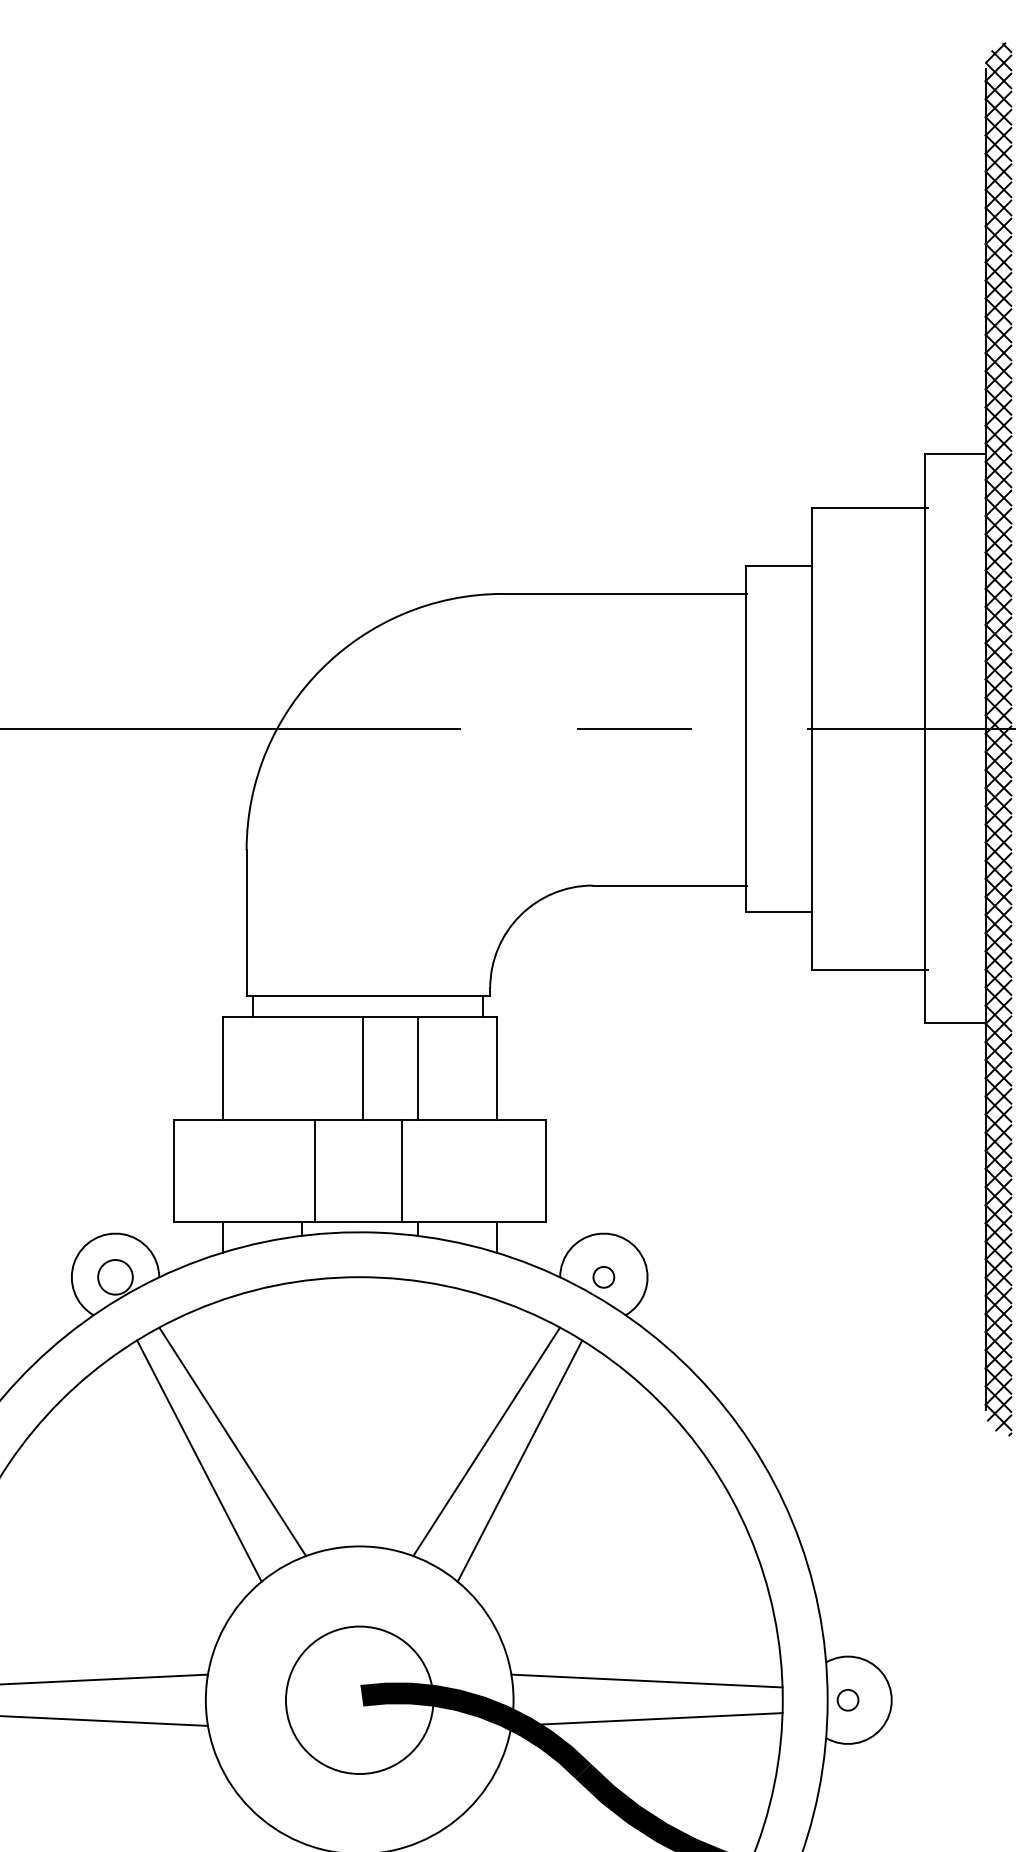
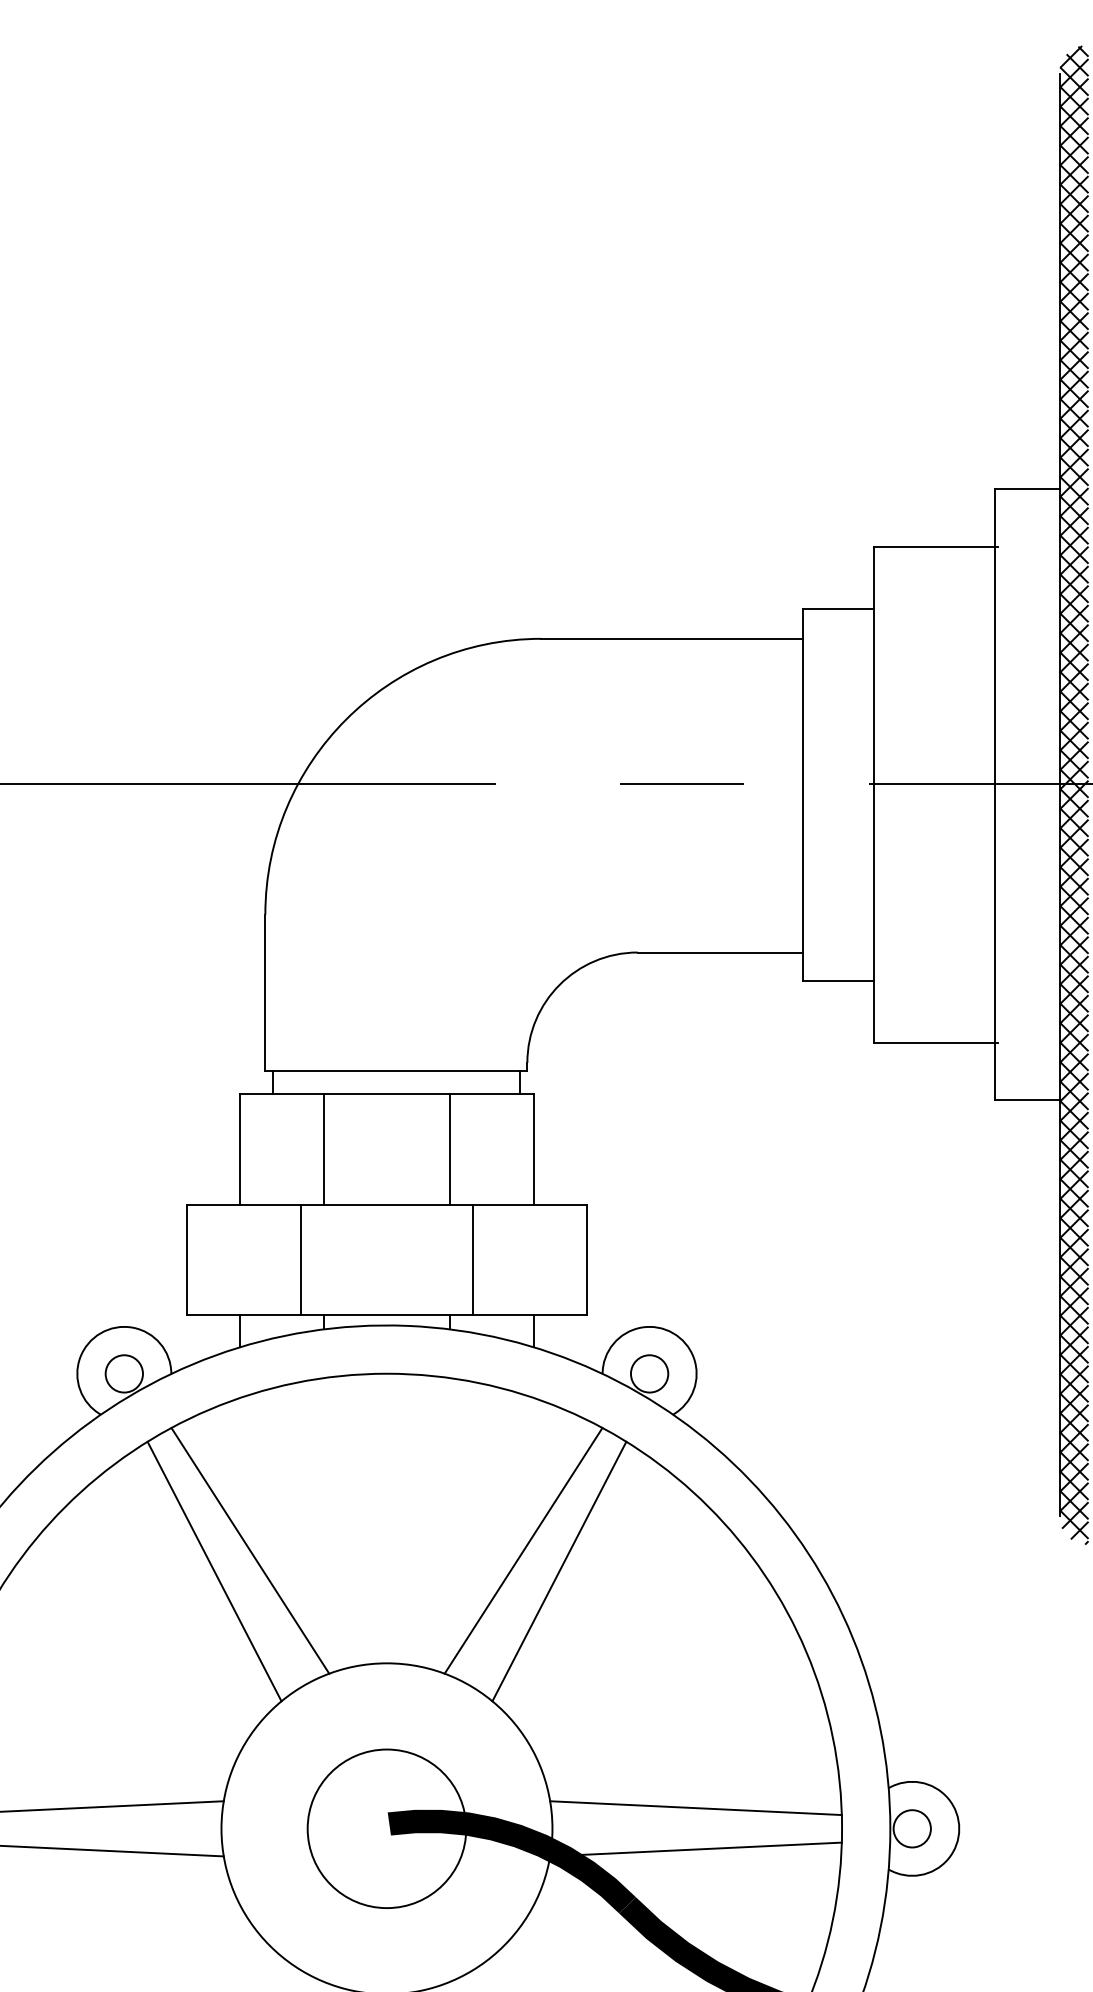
line: (362, 1068) -> (324, 1149), moved
line: (314, 1170) -> (300, 1259), moved
line: (402, 1170) -> (473, 1259), moved
circle: (603, 1276) -> (649, 1373), size x1.67
circle: (847, 1699) -> (911, 1828), size x1.67

